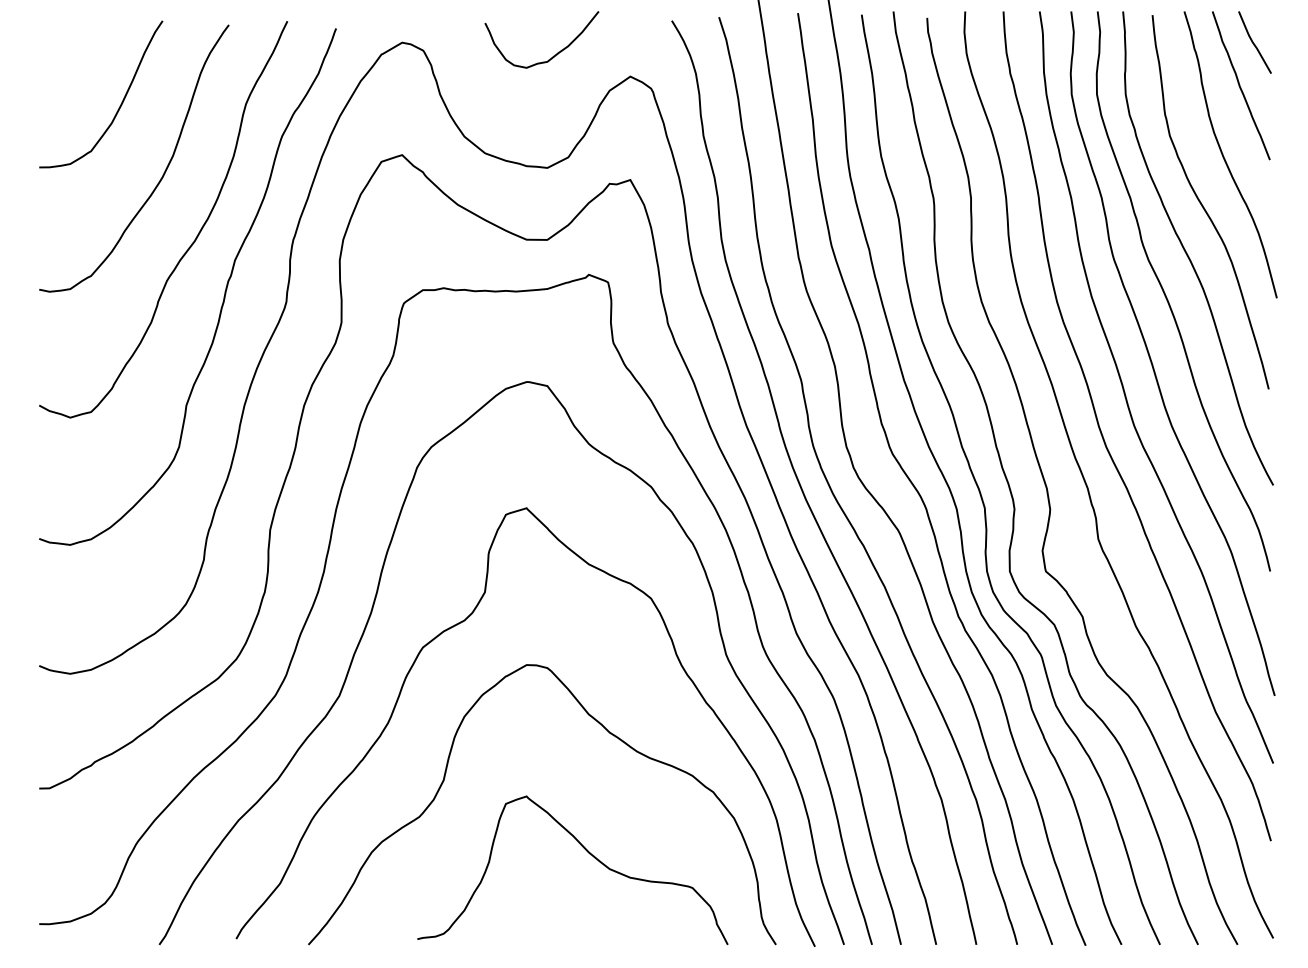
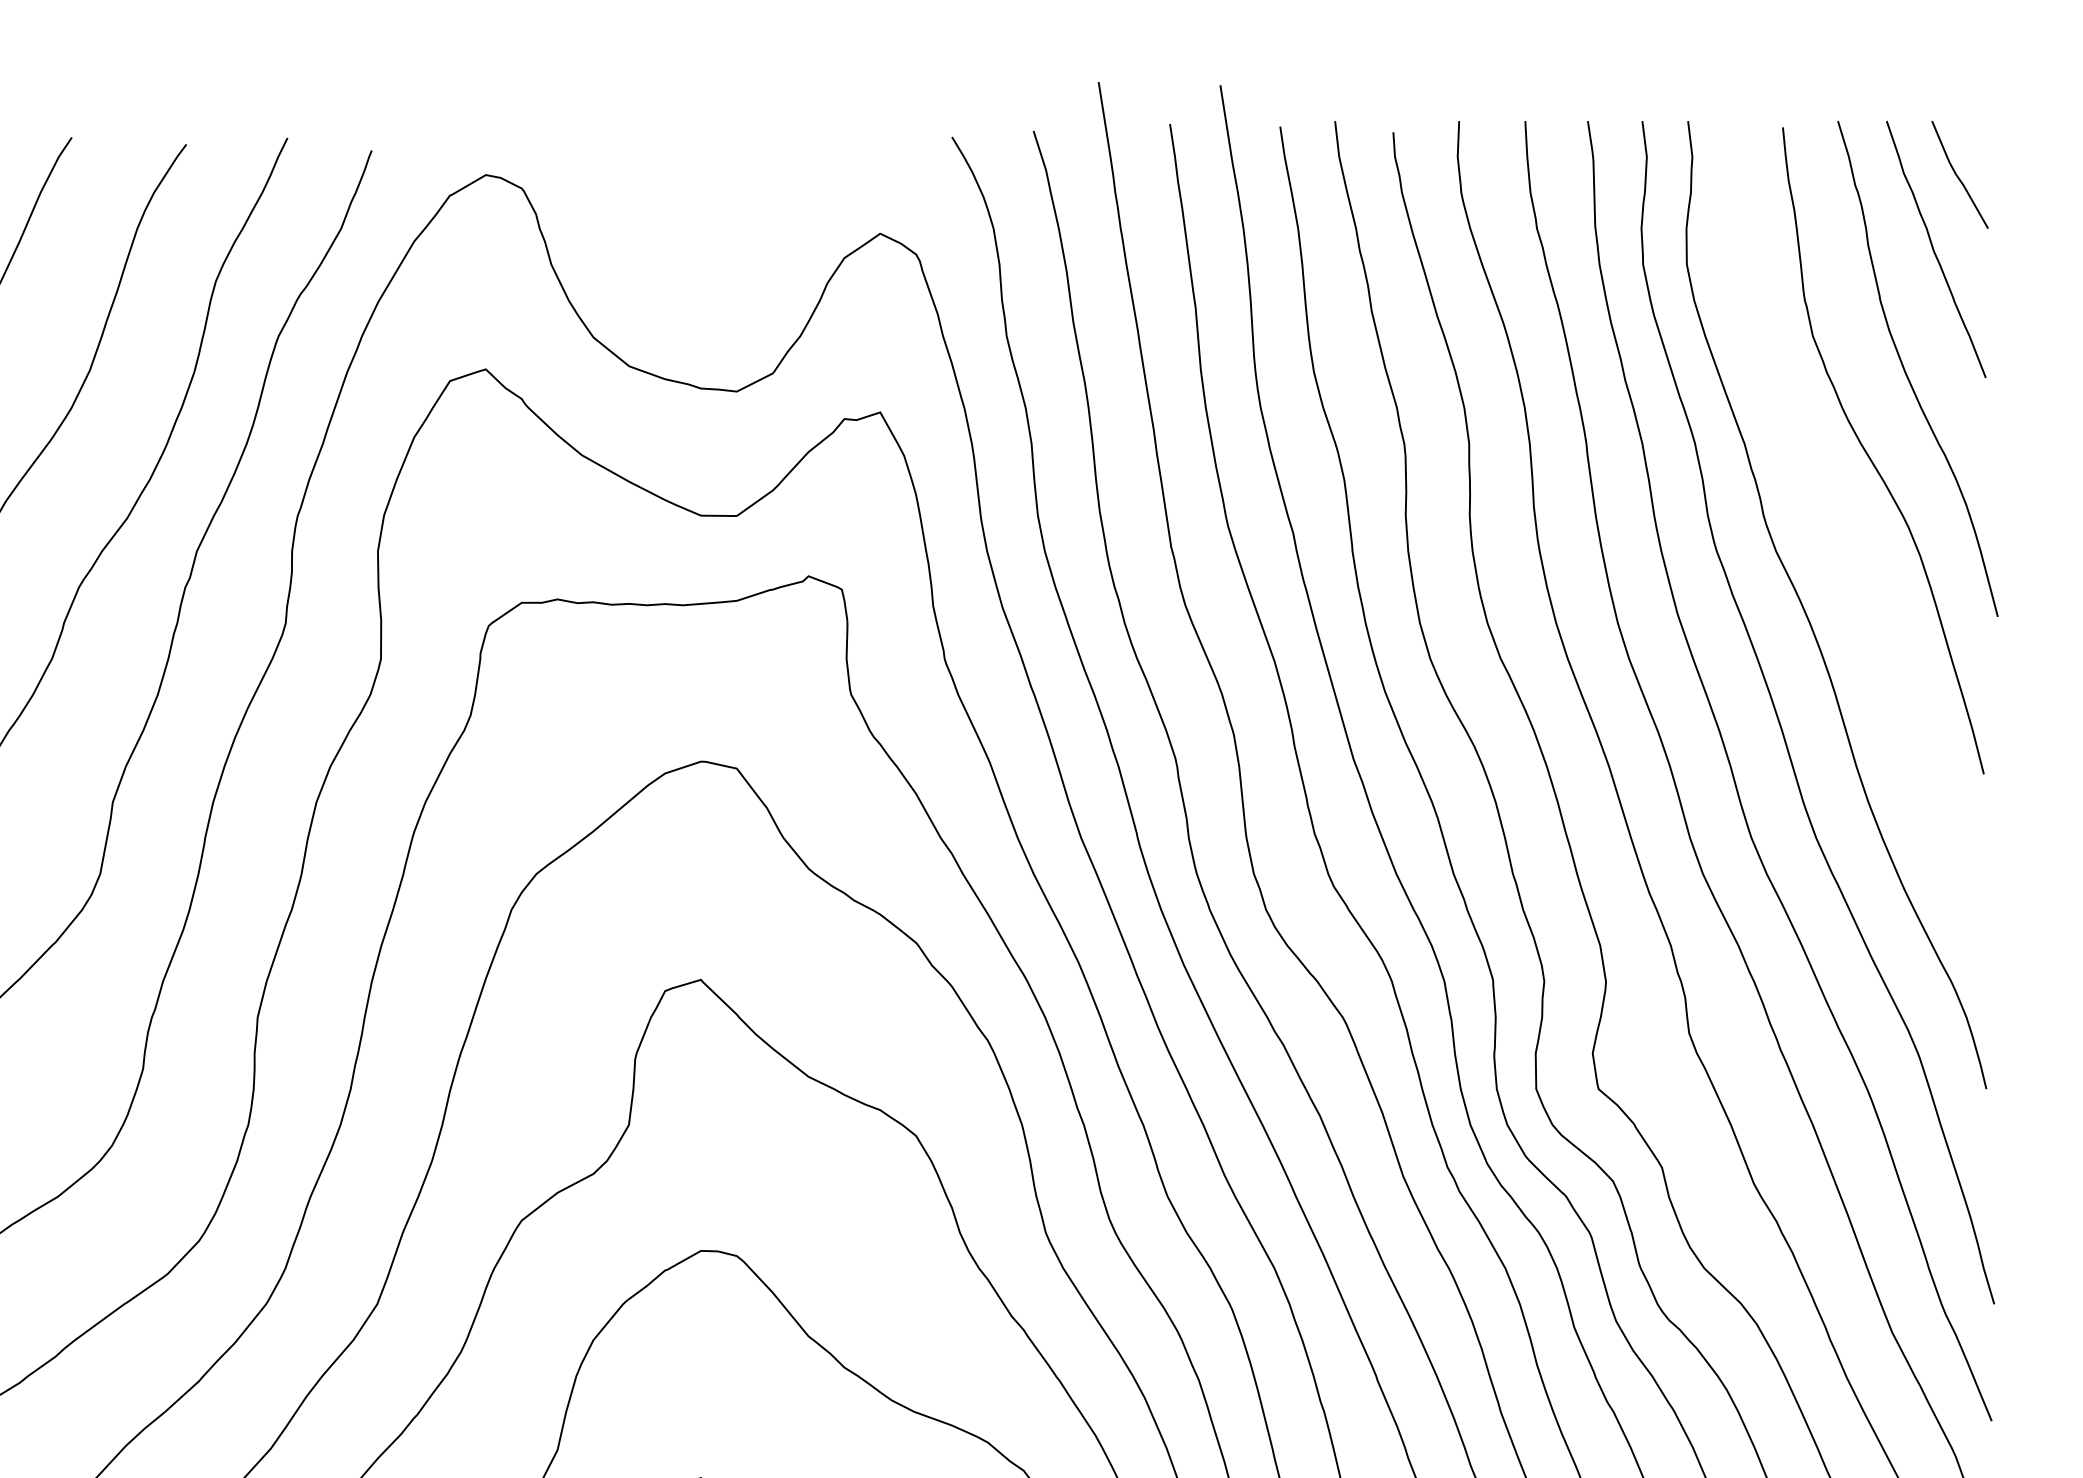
curve: (553, 55) -> (747, 197), removed
curve: (1188, 254) -> (1845, 541), removed

